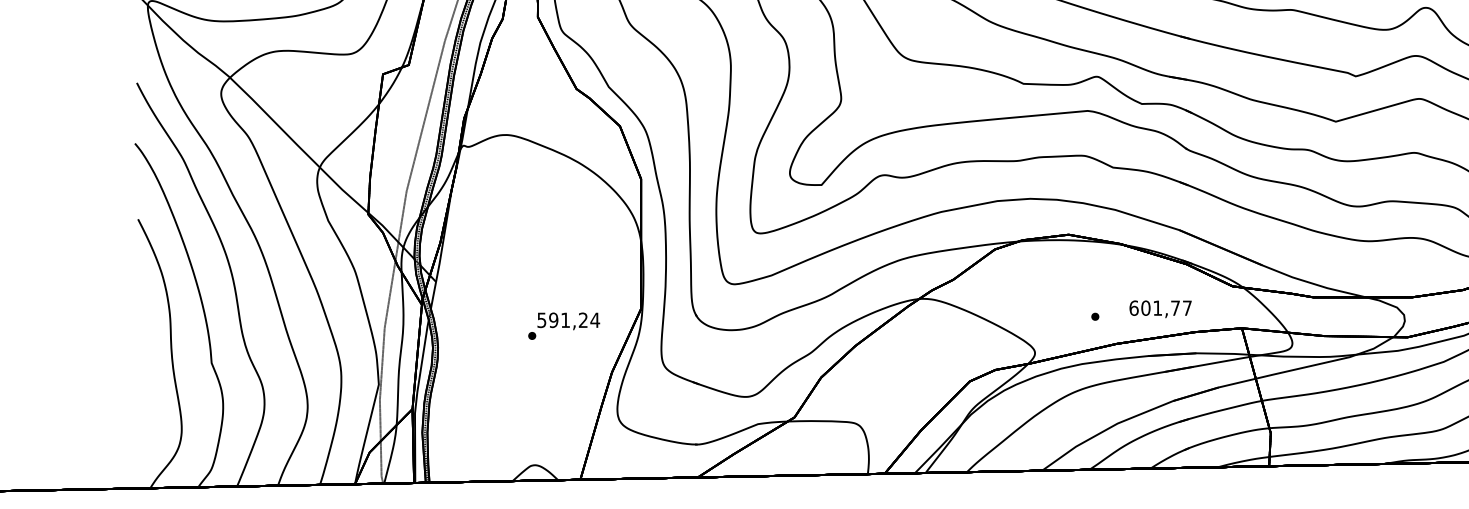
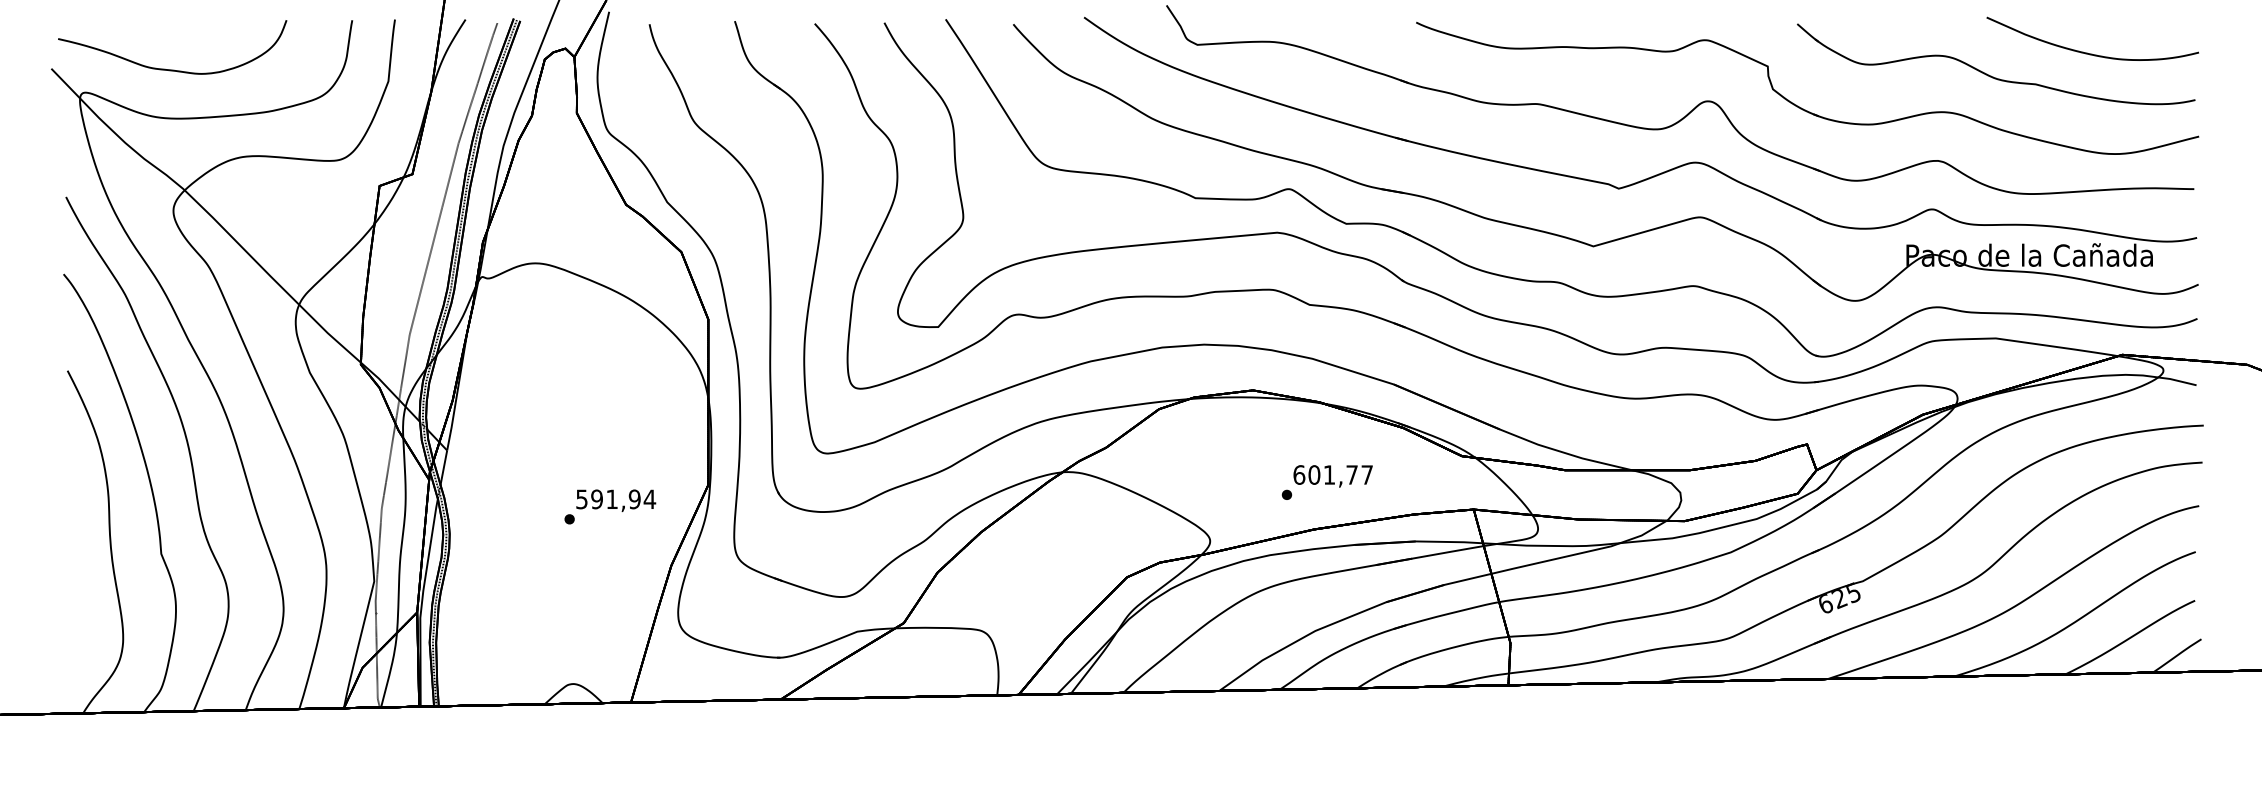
text: (1160, 309) -> (1332, 476), moved
text: (583, 320) -> (634, 499), 591,24 -> 591,94

